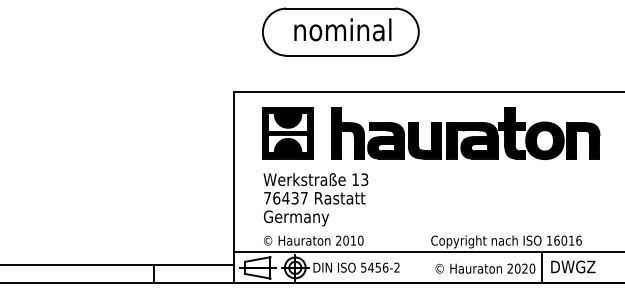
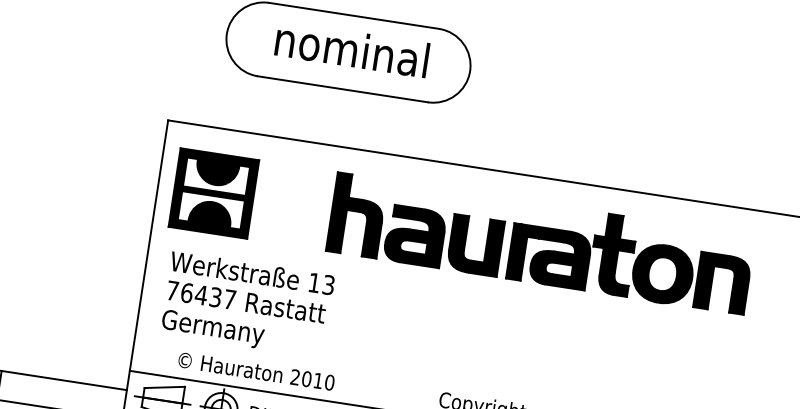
part: (287, 133) -> (212, 193), moved
part: (465, 133) -> (540, 243), moved
text: (315, 199) -> (247, 304), moved

